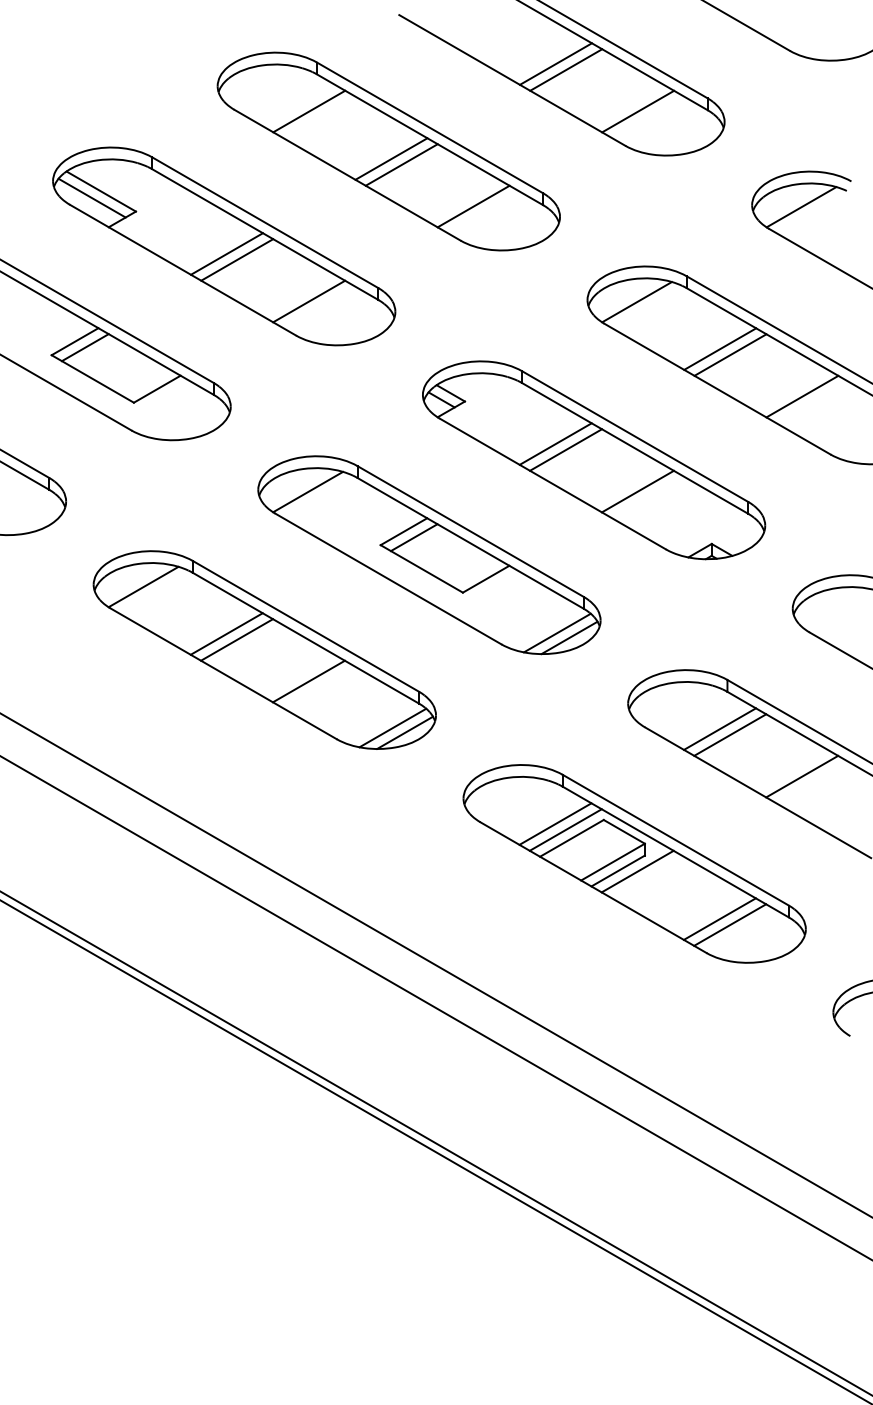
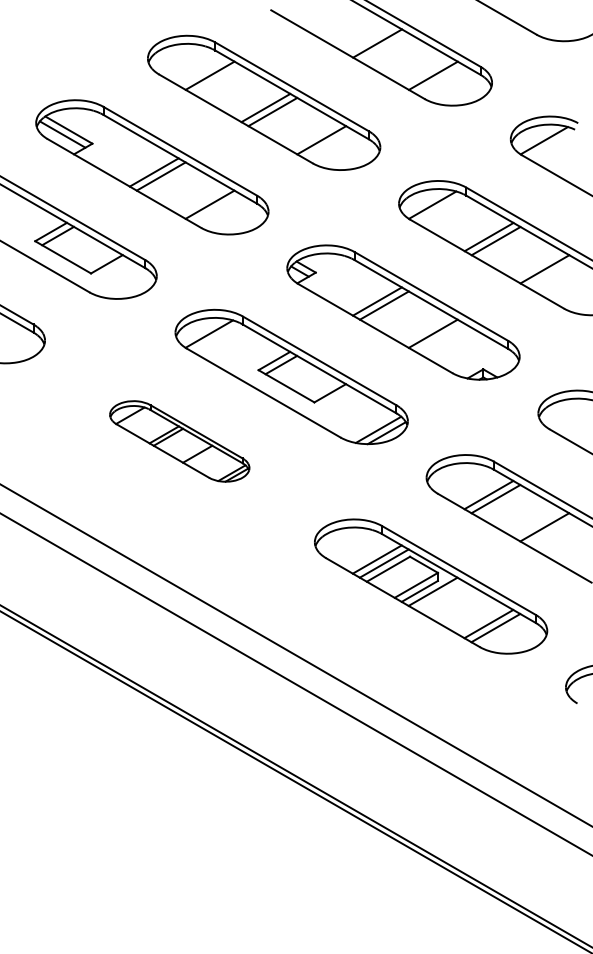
line: (566, 69) -> (384, 47), removed
part: (264, 650) -> (179, 441), size x0.6

